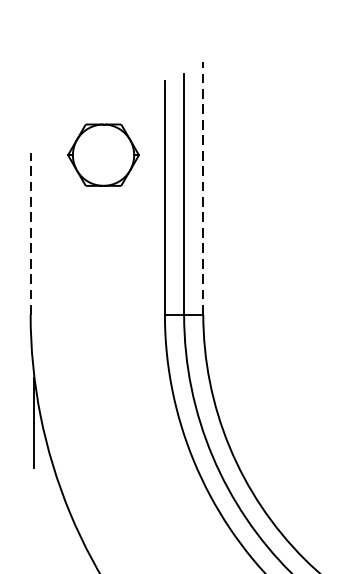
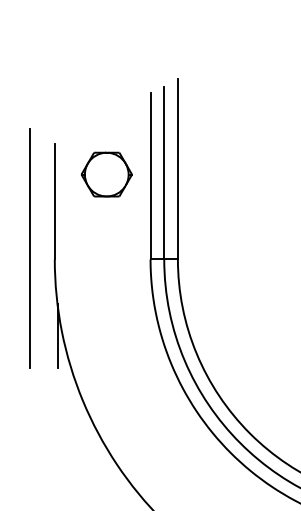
part: (103, 155) -> (106, 174), moved
line: (202, 187) -> (177, 168), dashed -> solid
line: (30, 233) -> (54, 201), dashed -> solid

